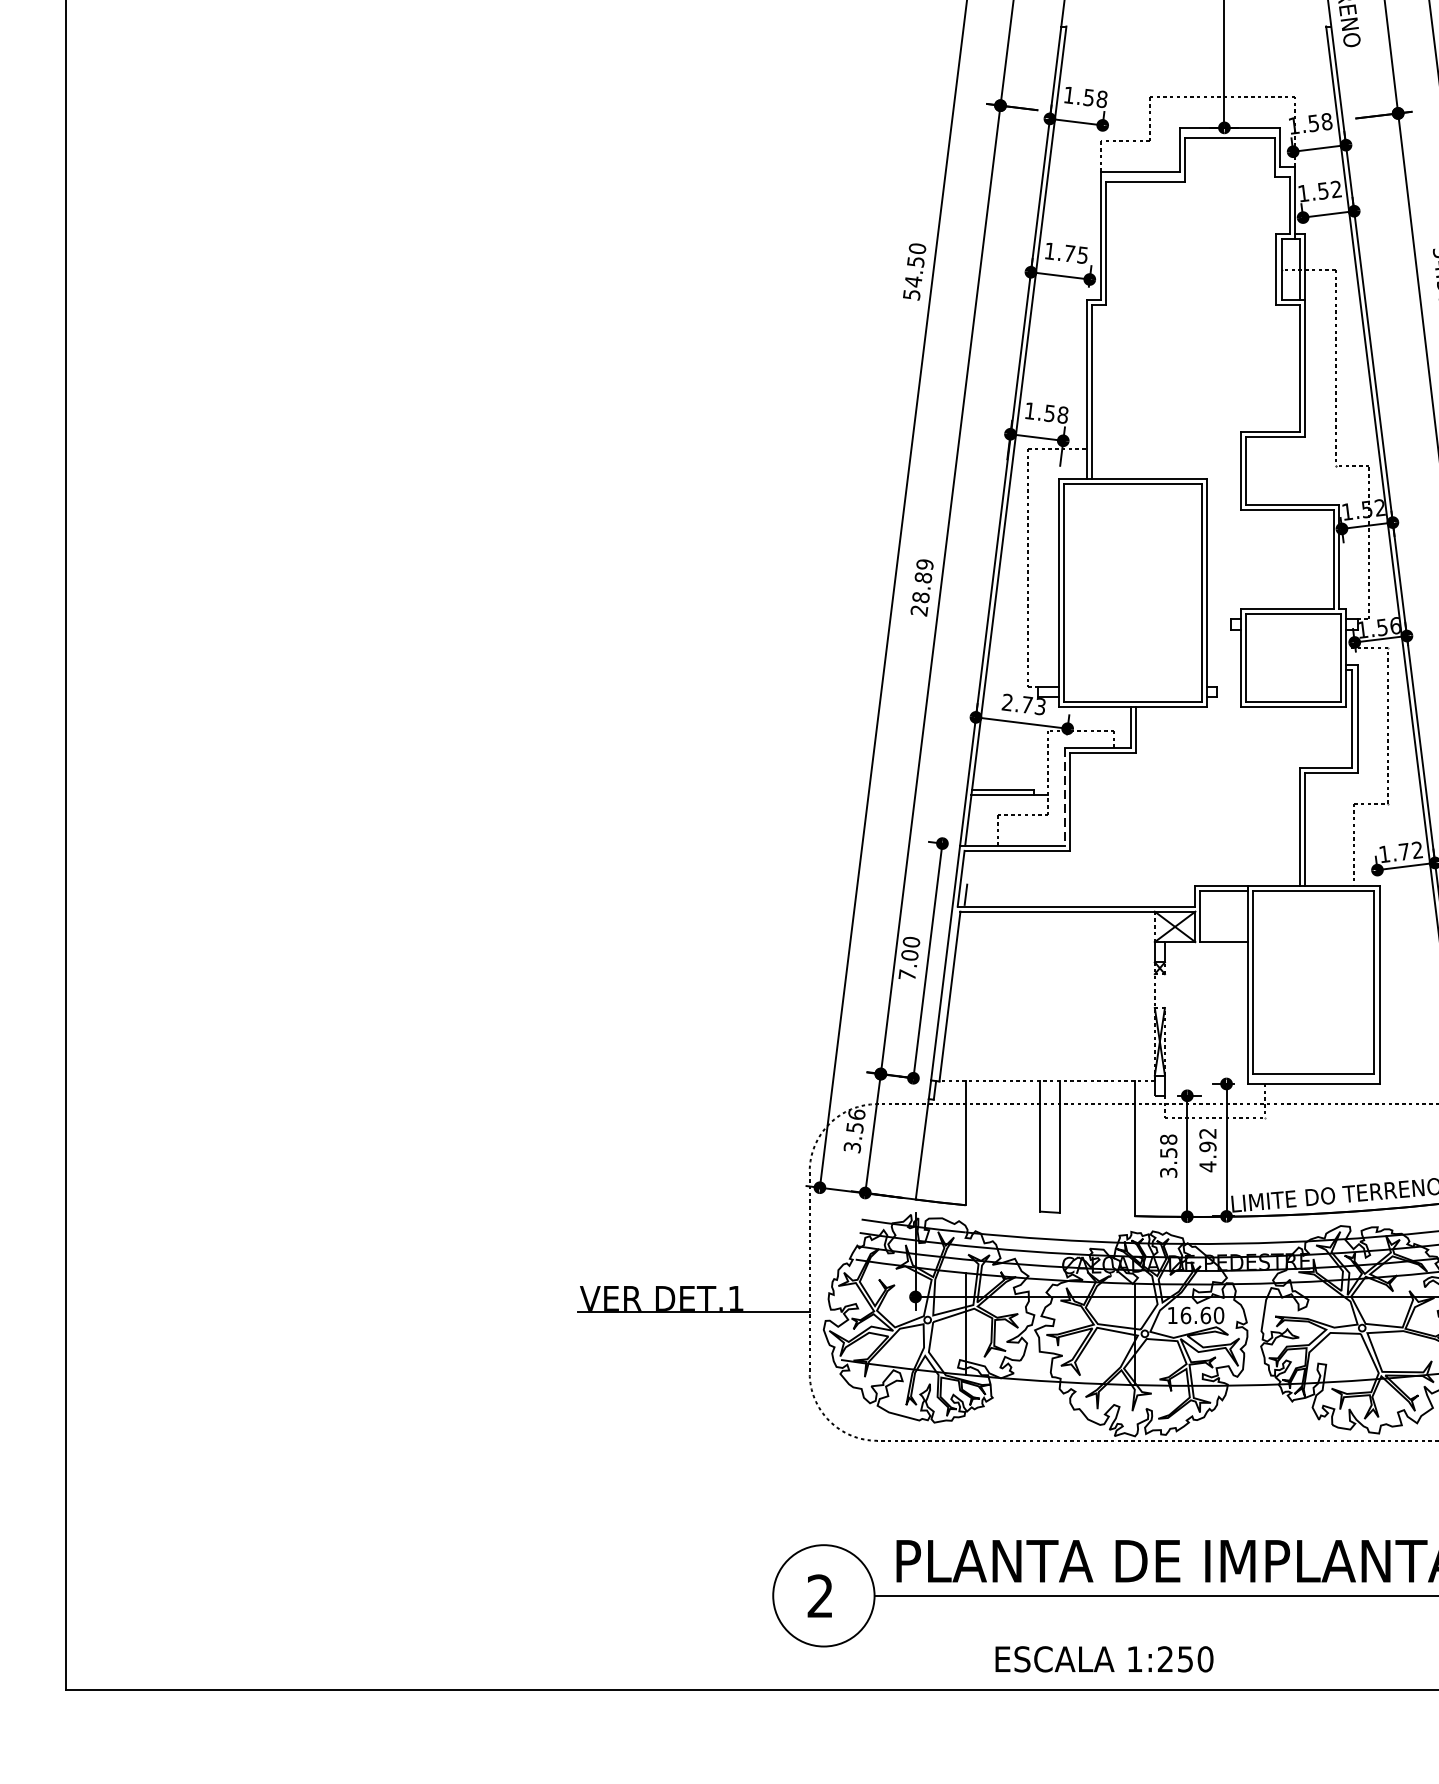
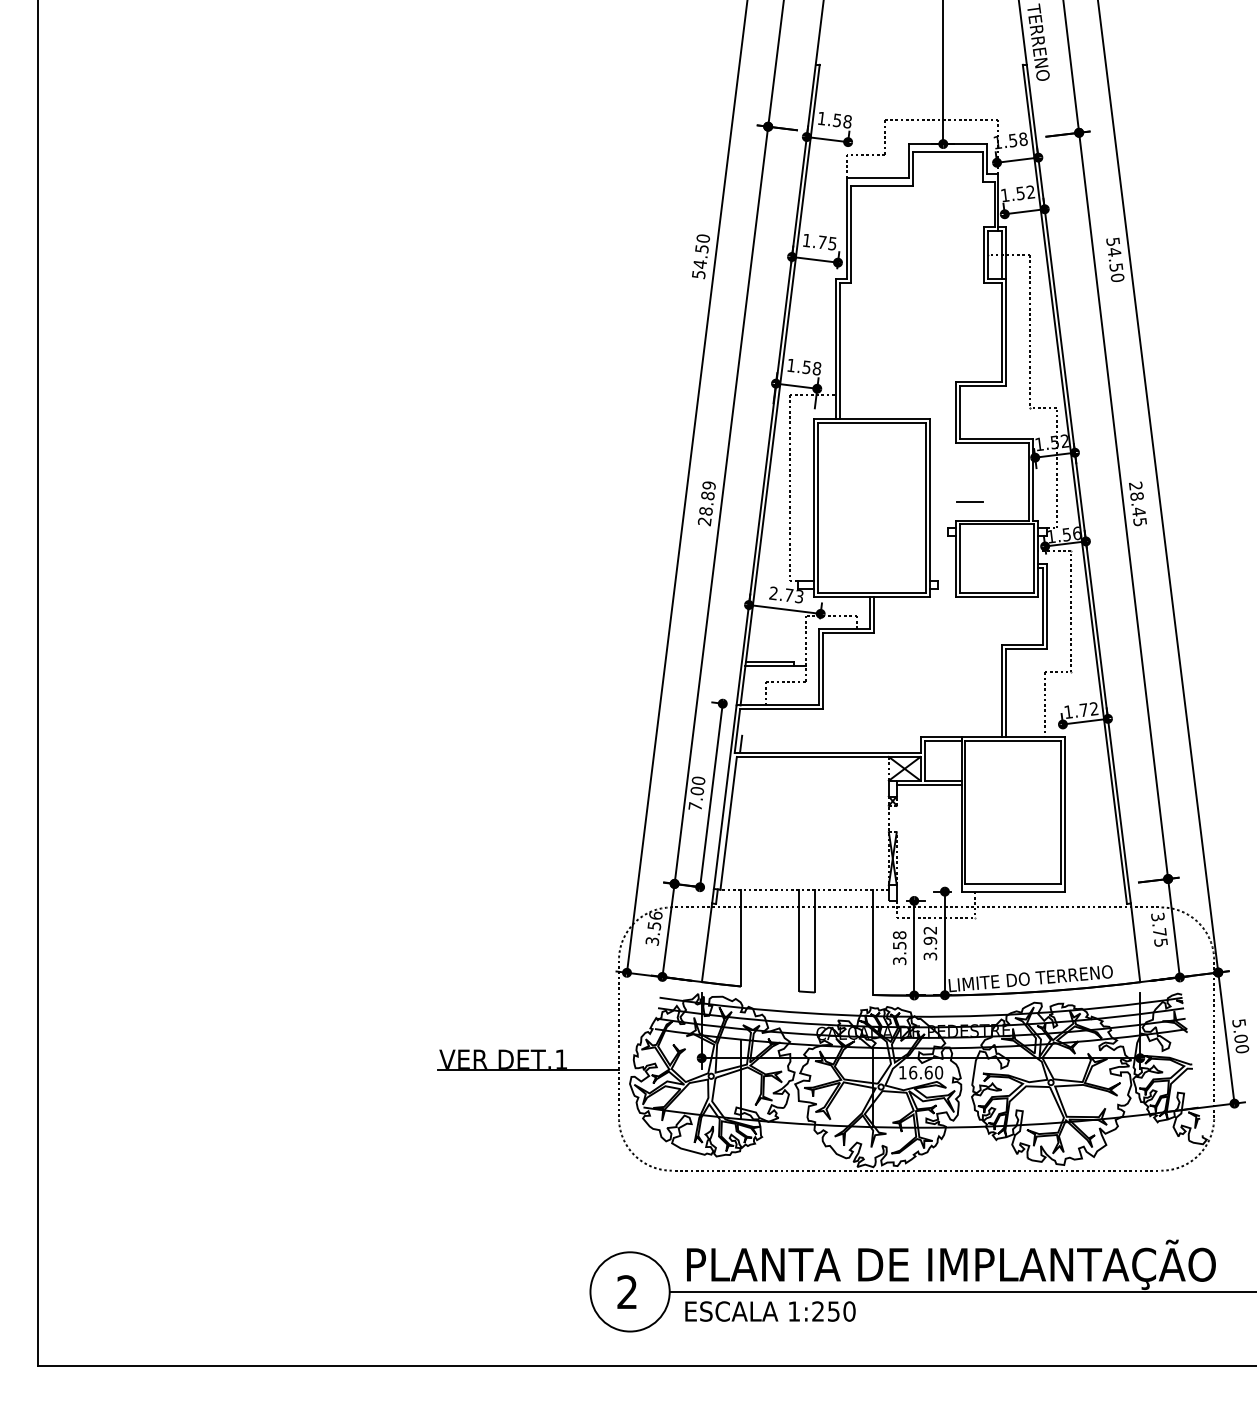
line: (1257, 584) -> (969, 501), added
line: (1064, 797) -> (818, 667), dashed -> solid
line: (1205, 946) -> (928, 784), added
text: (1208, 1166) -> (930, 956), 4.92 -> 3.92
text: (1104, 1659) -> (770, 1311), moved

